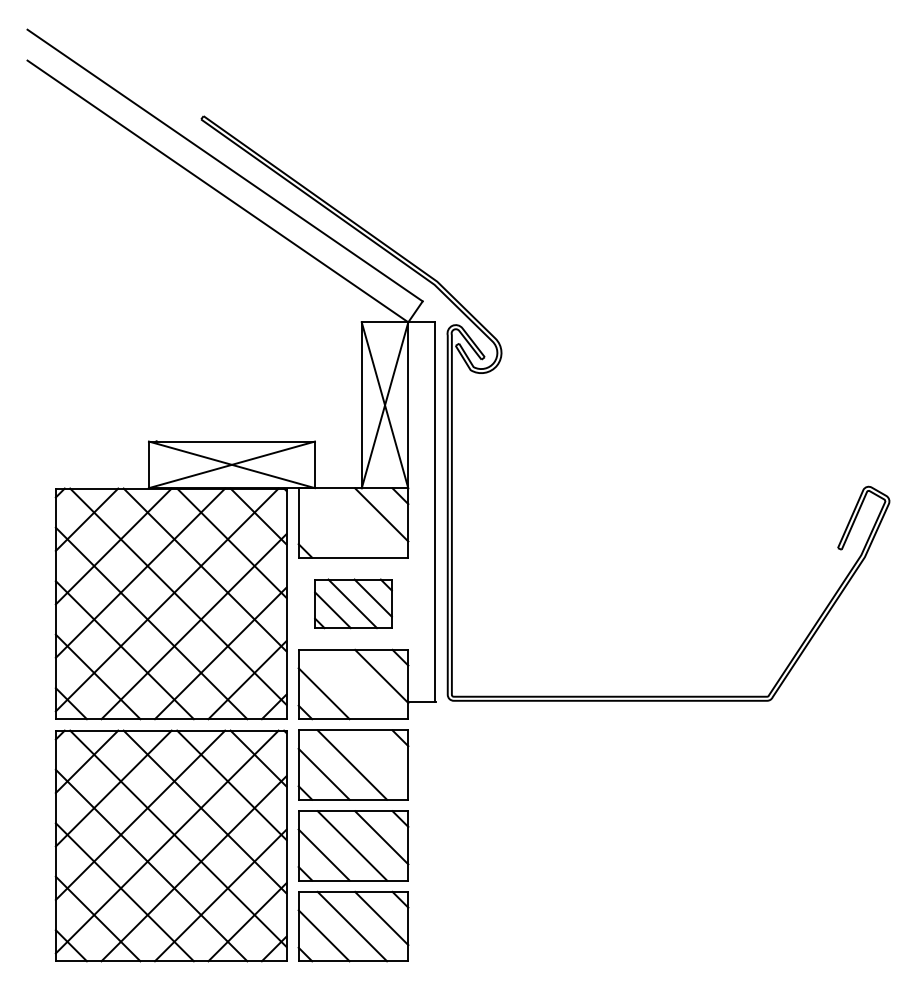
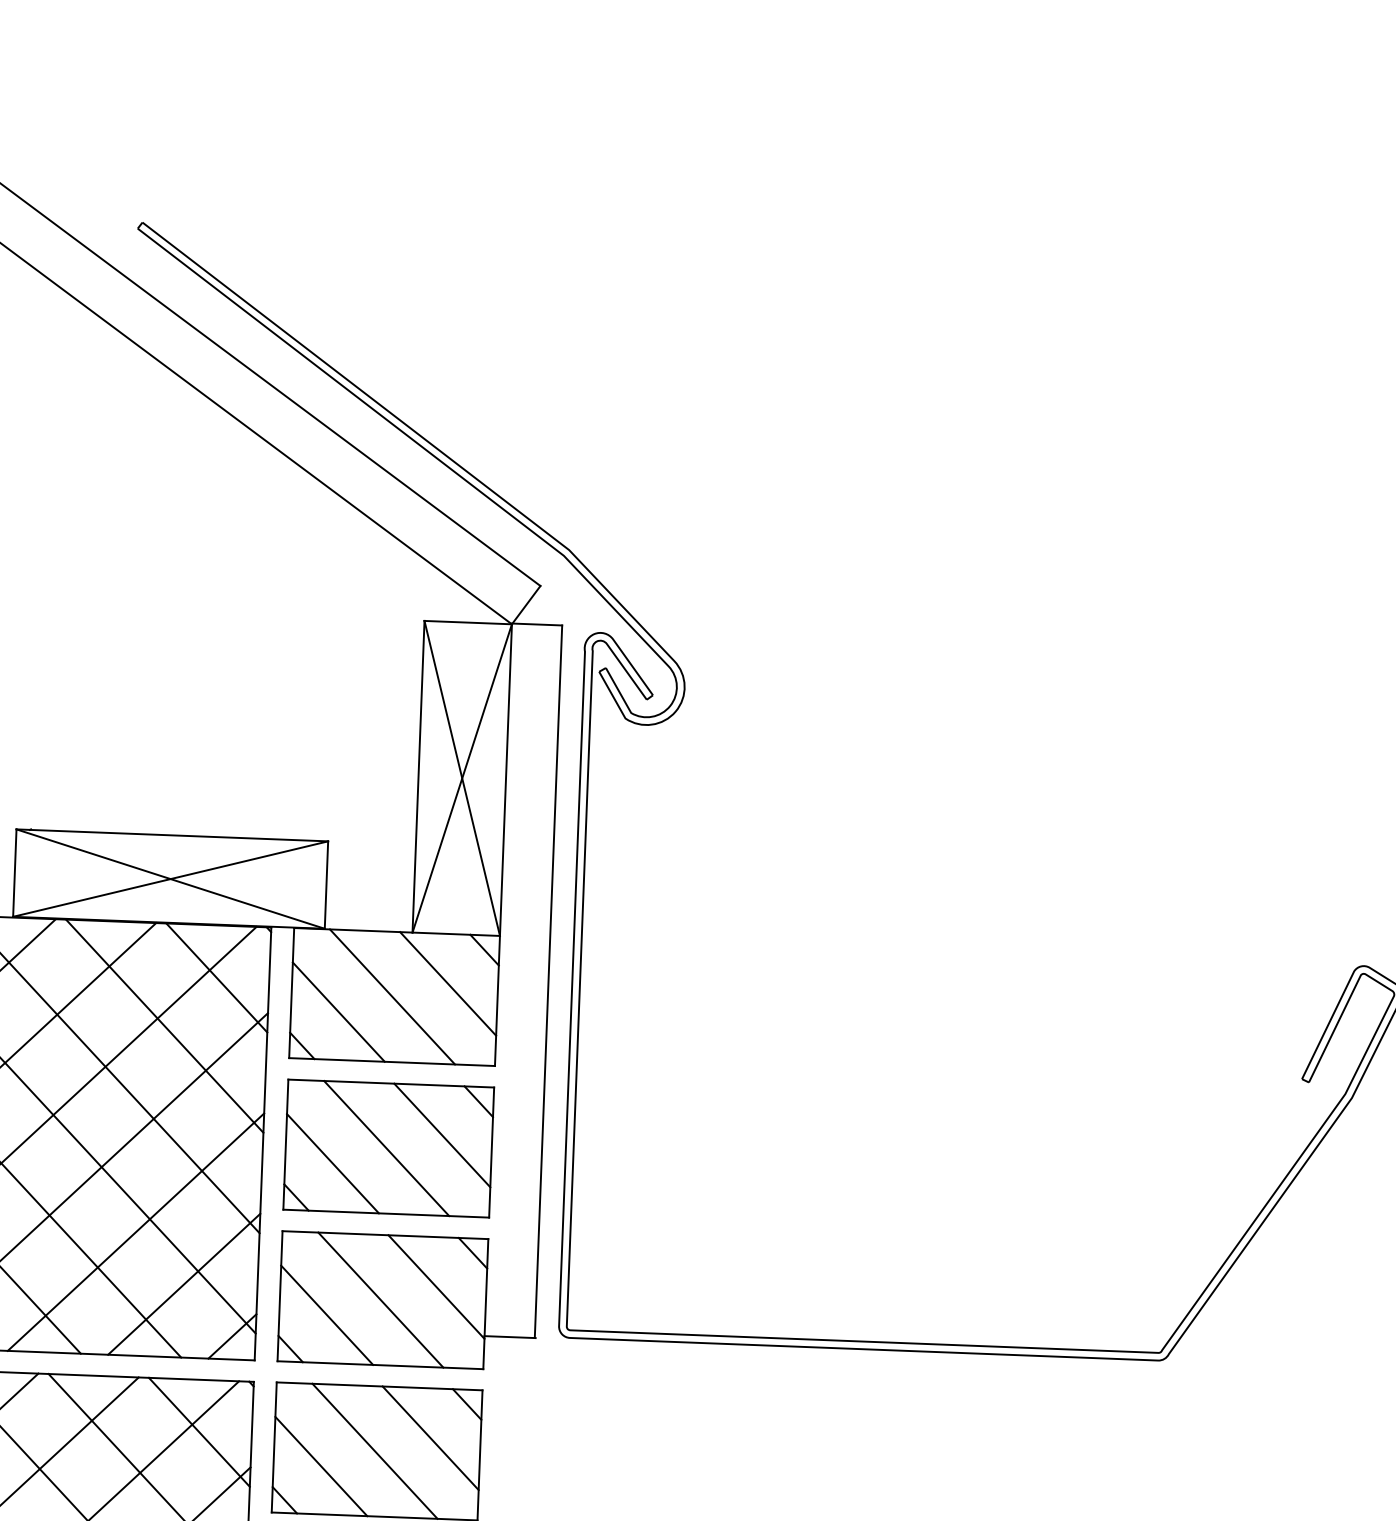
line: (352, 522) -> (392, 995), added
line: (323, 531) -> (337, 1010), added
part: (353, 603) -> (388, 1148), size x1.43
line: (352, 684) -> (381, 1300), added
line: (381, 756) -> (430, 1437), added

